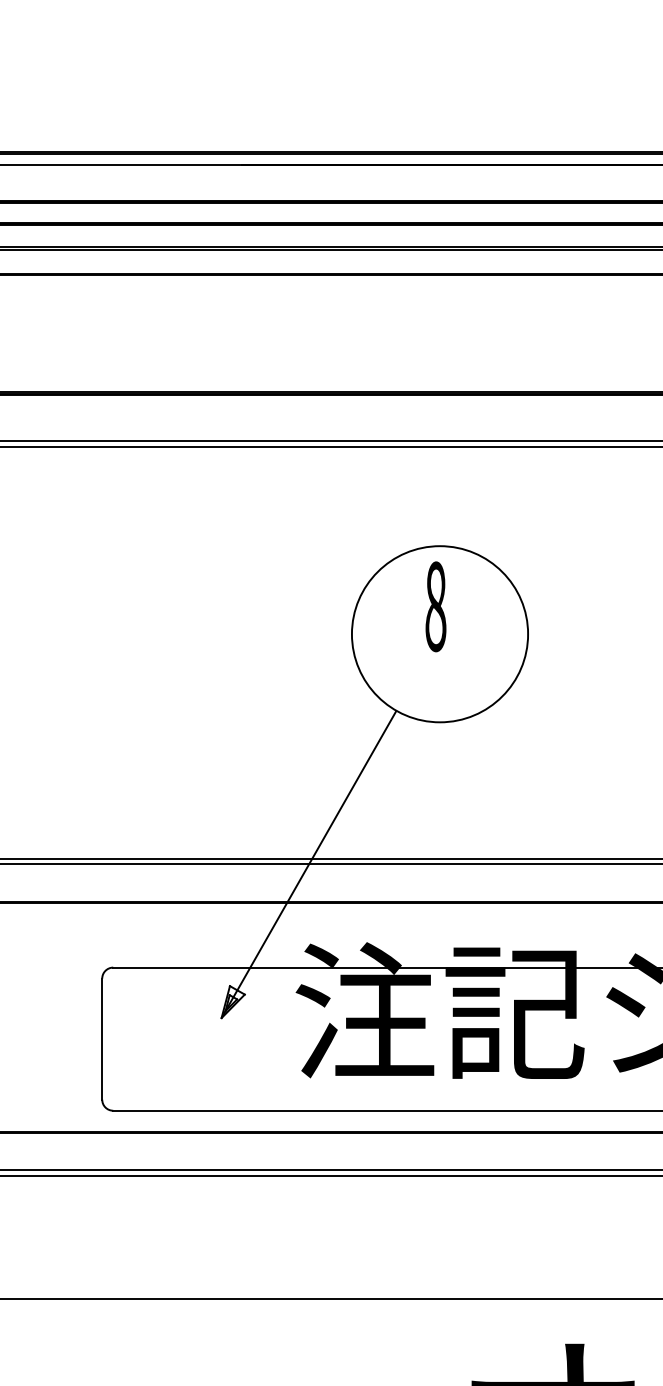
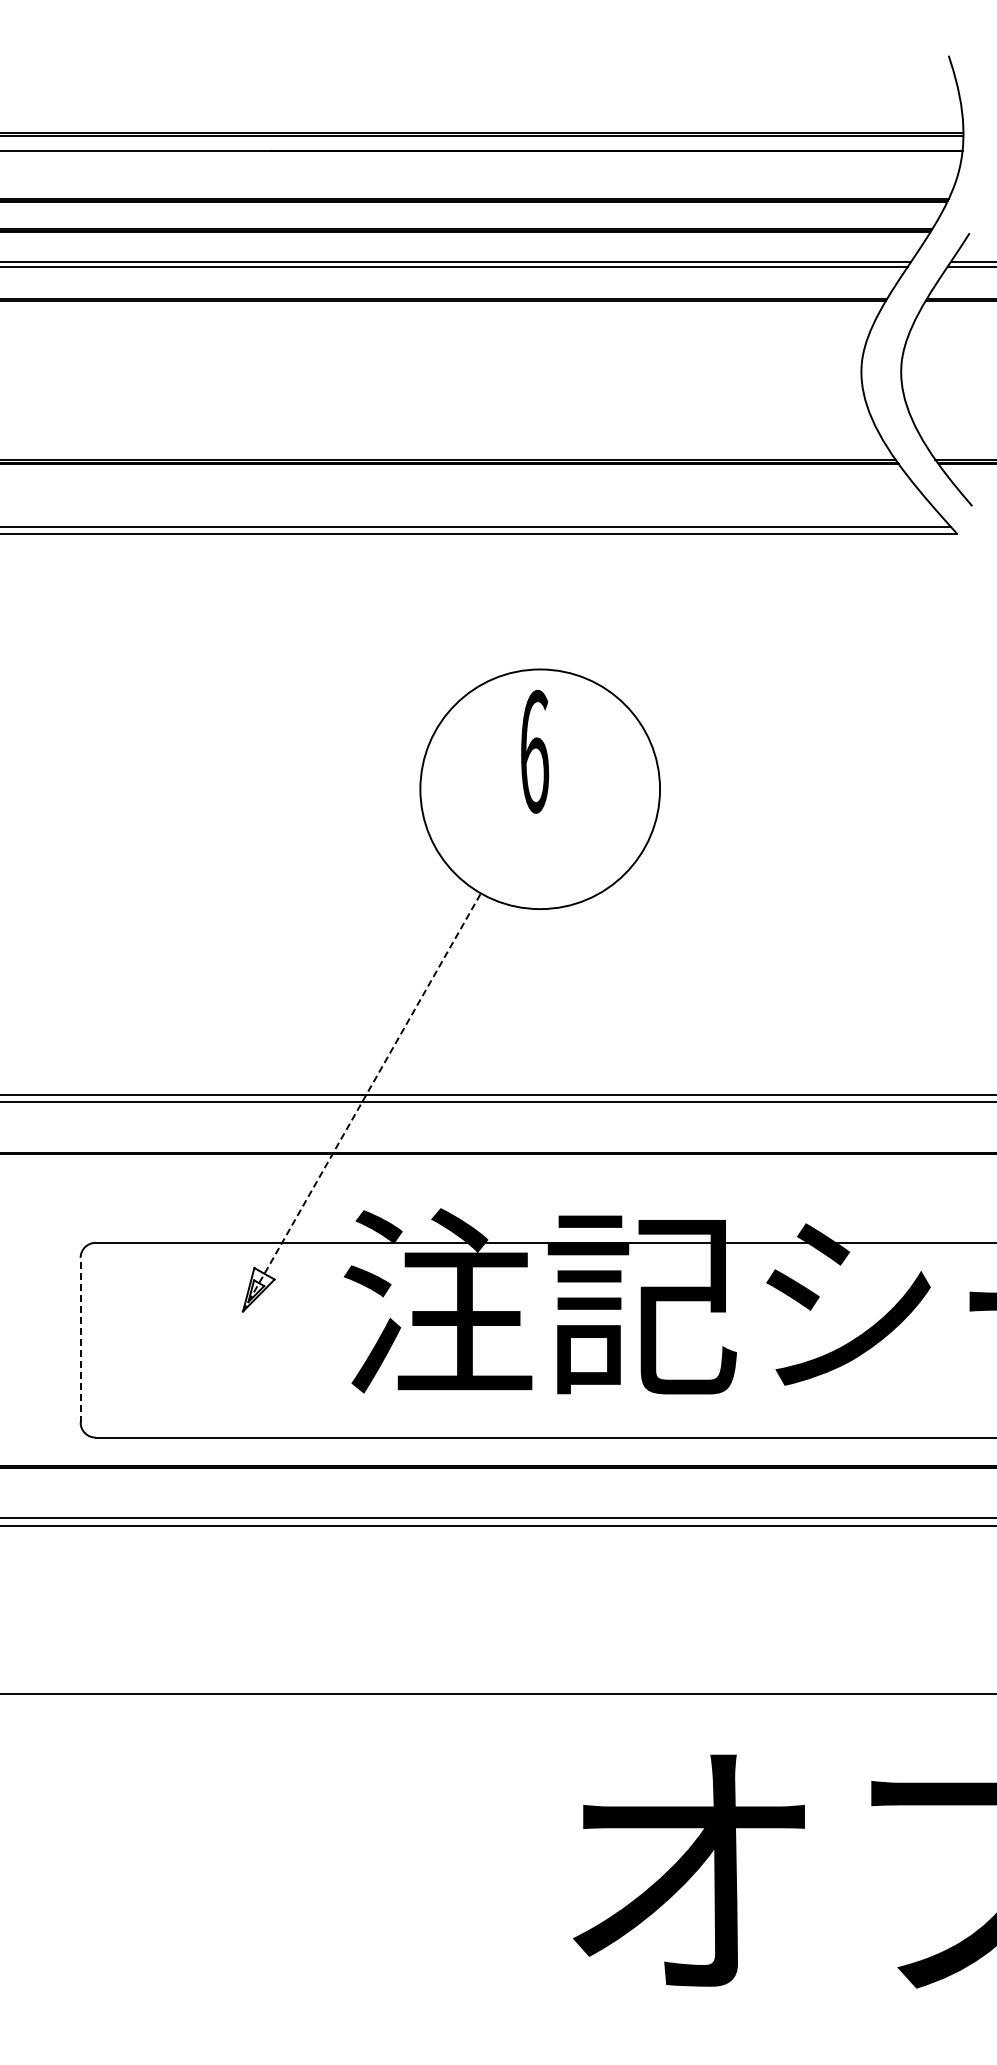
text: (435, 606) -> (534, 751), 8 -> 6
line: (309, 864) -> (362, 1102), solid -> dashed
line: (102, 1038) -> (80, 1339), solid -> dashed

